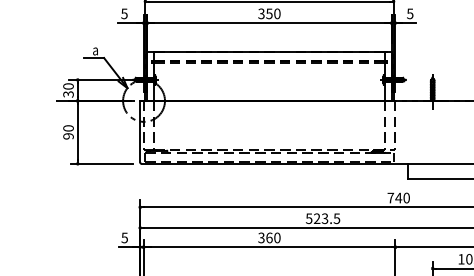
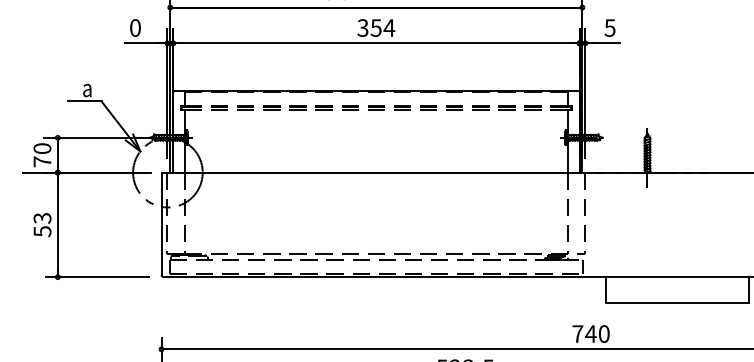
text: (124, 13) -> (135, 27), 5 -> 0
text: (276, 13) -> (387, 27), 350 -> 354
text: (68, 94) -> (42, 161), 30 -> 70
text: (68, 132) -> (42, 225), 90 -> 53

